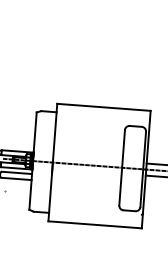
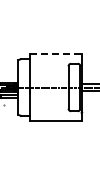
line: (105, 107) -> (56, 54), solid -> dashed

